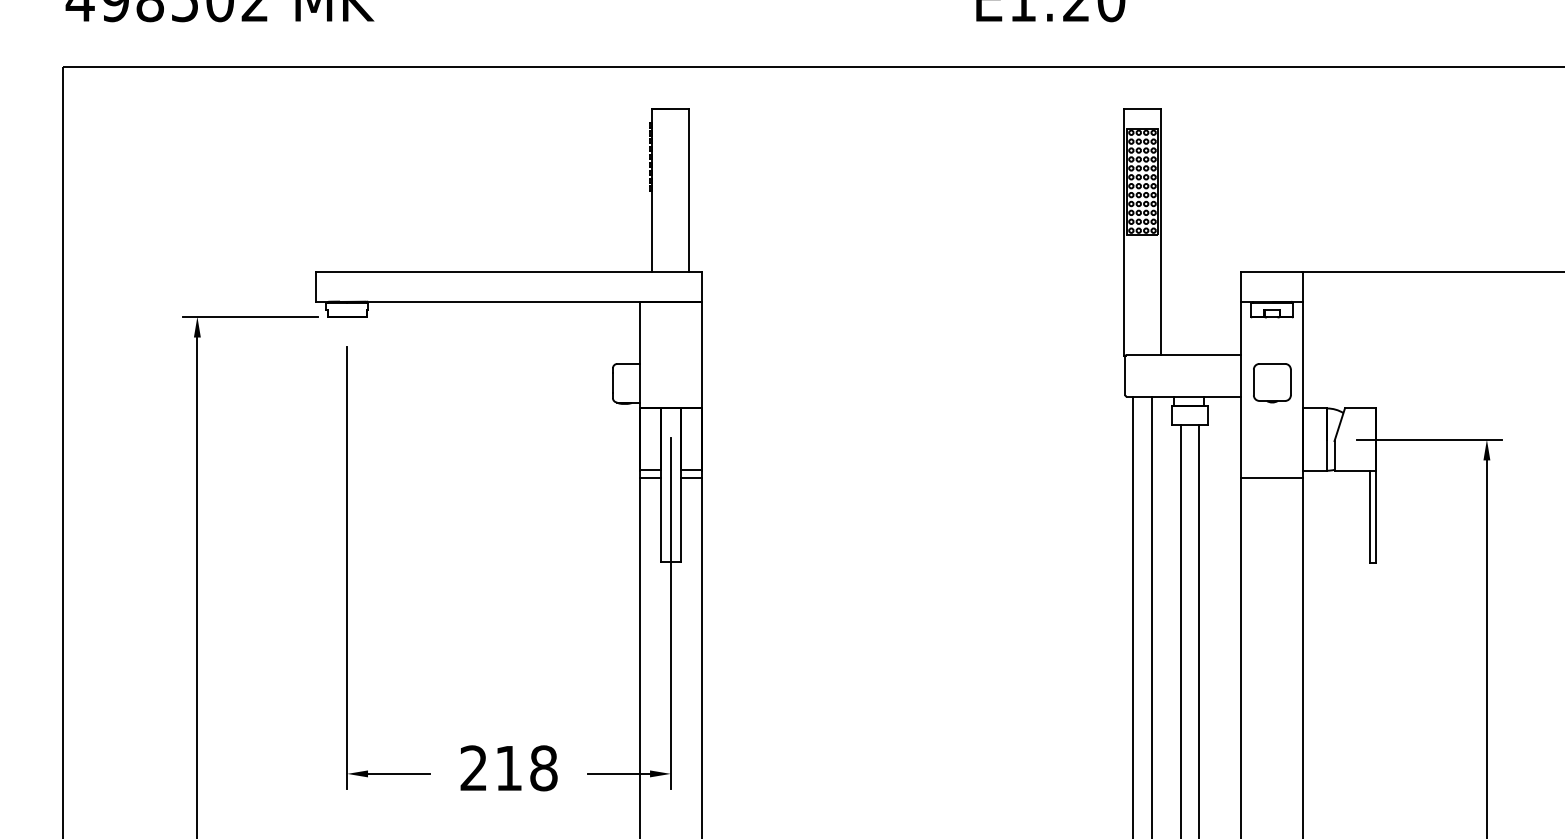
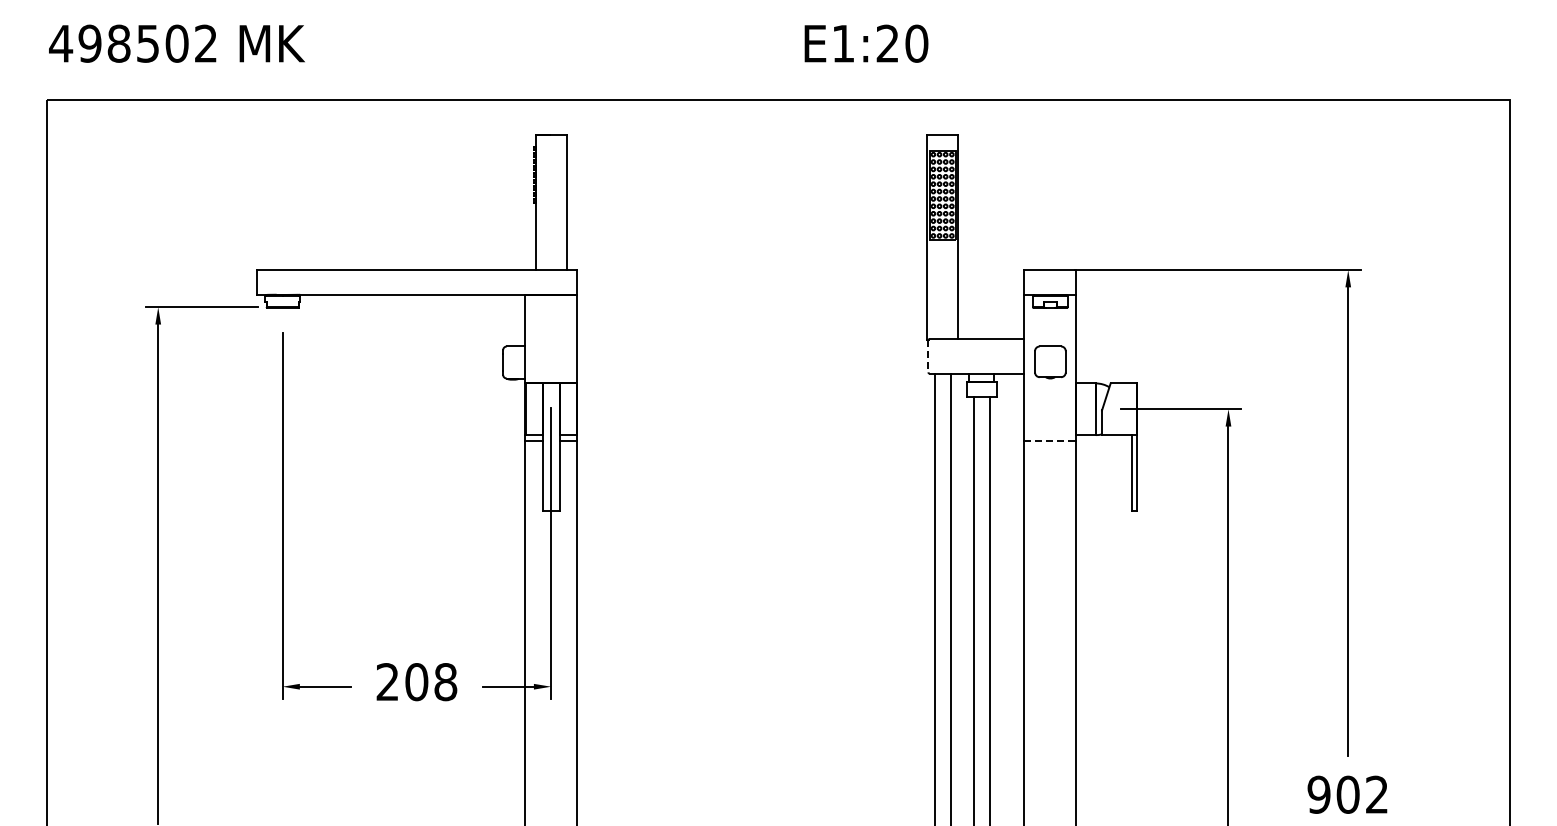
line: (1125, 376) -> (928, 356), solid -> dashed
line: (1272, 478) -> (1050, 441), solid -> dashed
text: (508, 768) -> (416, 682), 218 -> 208

